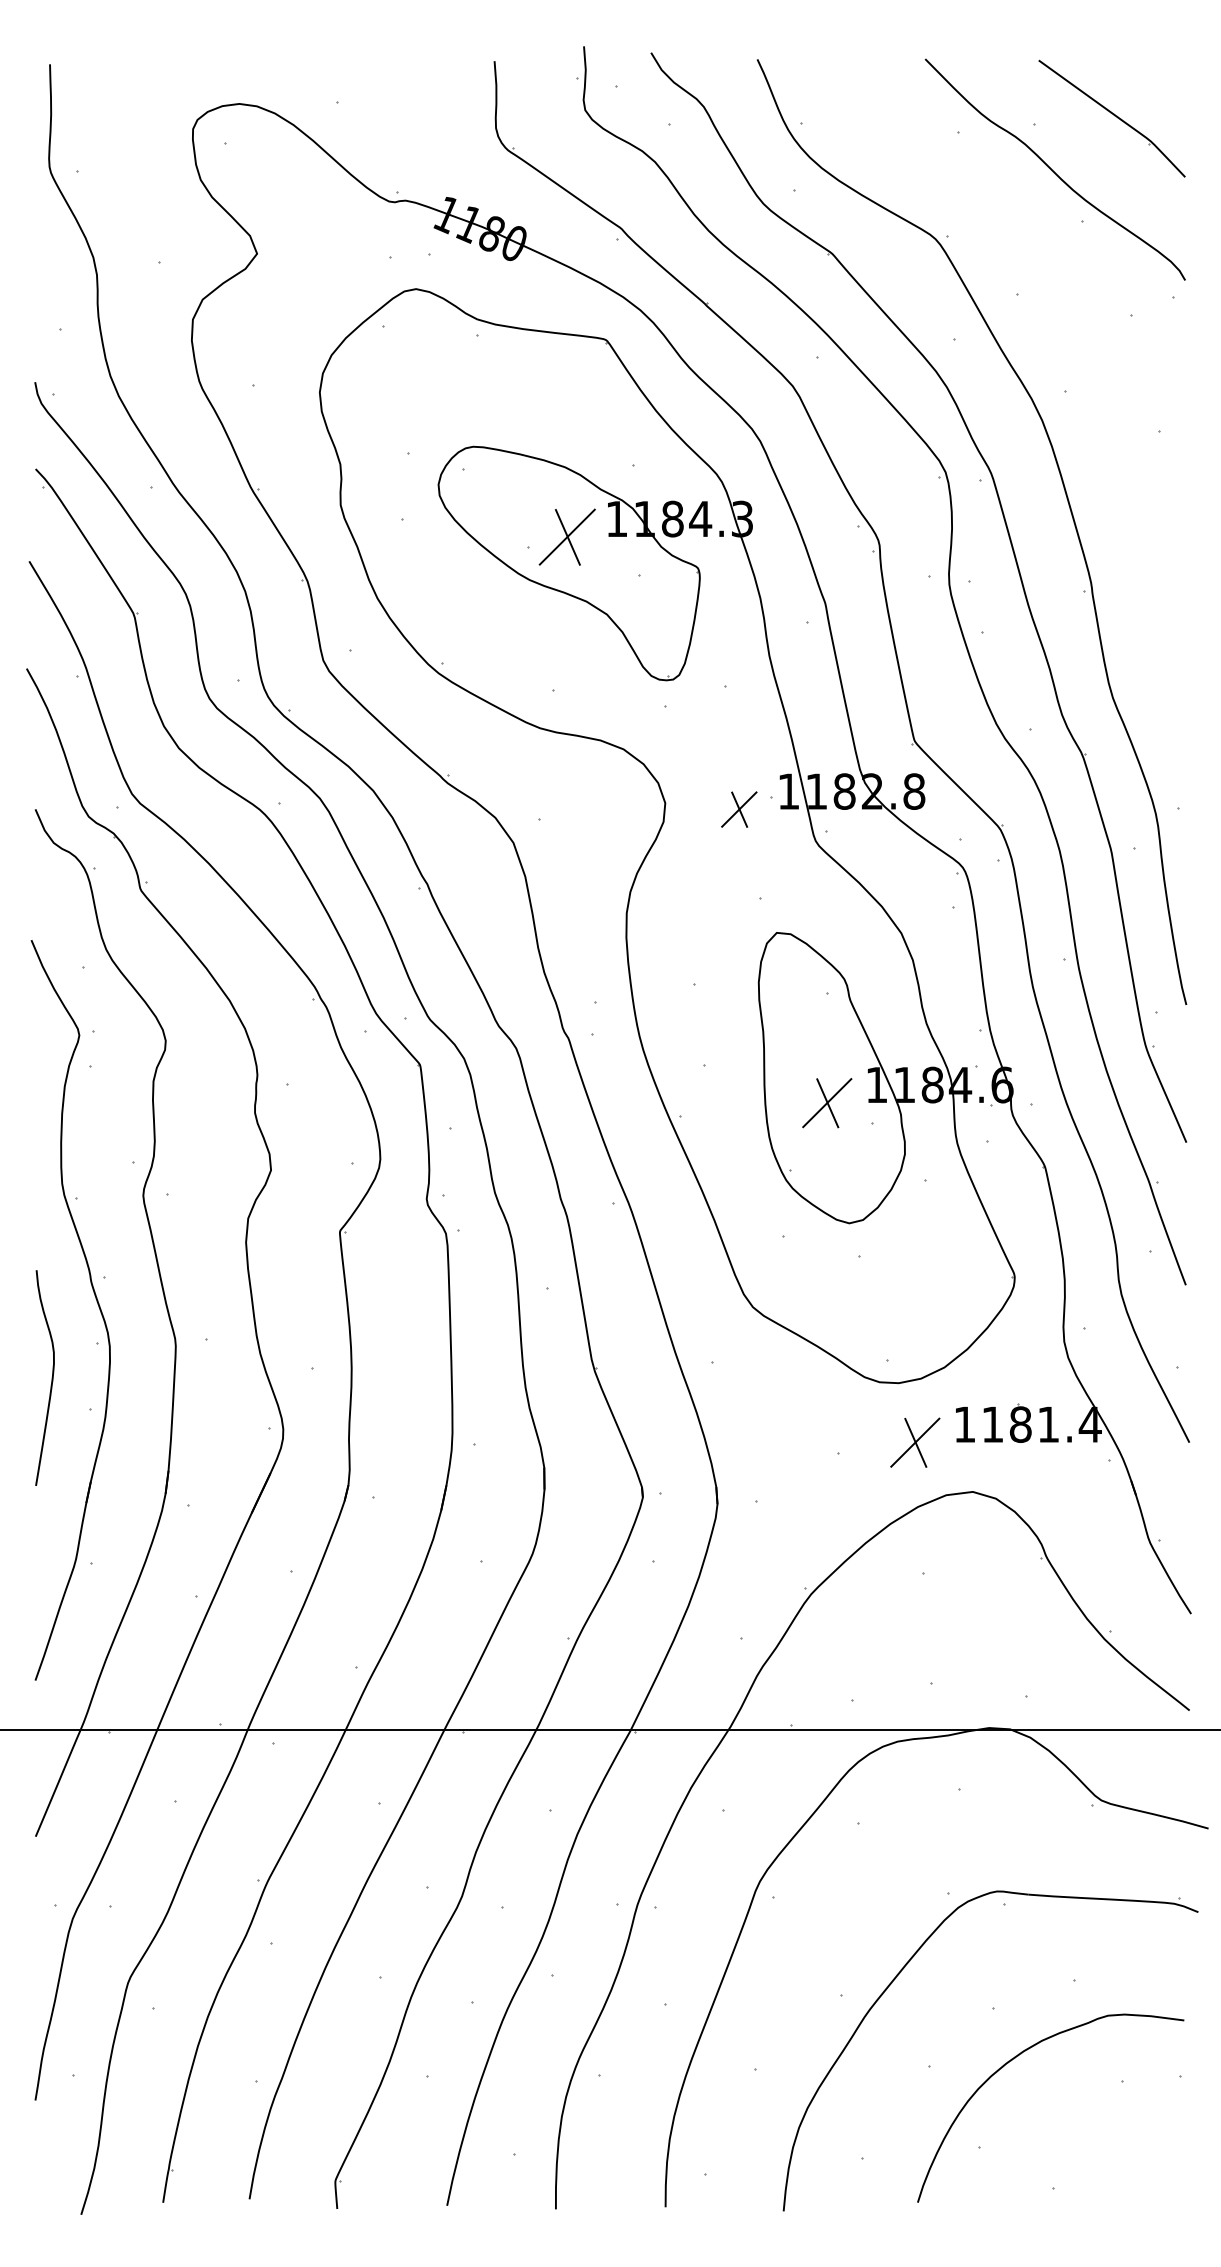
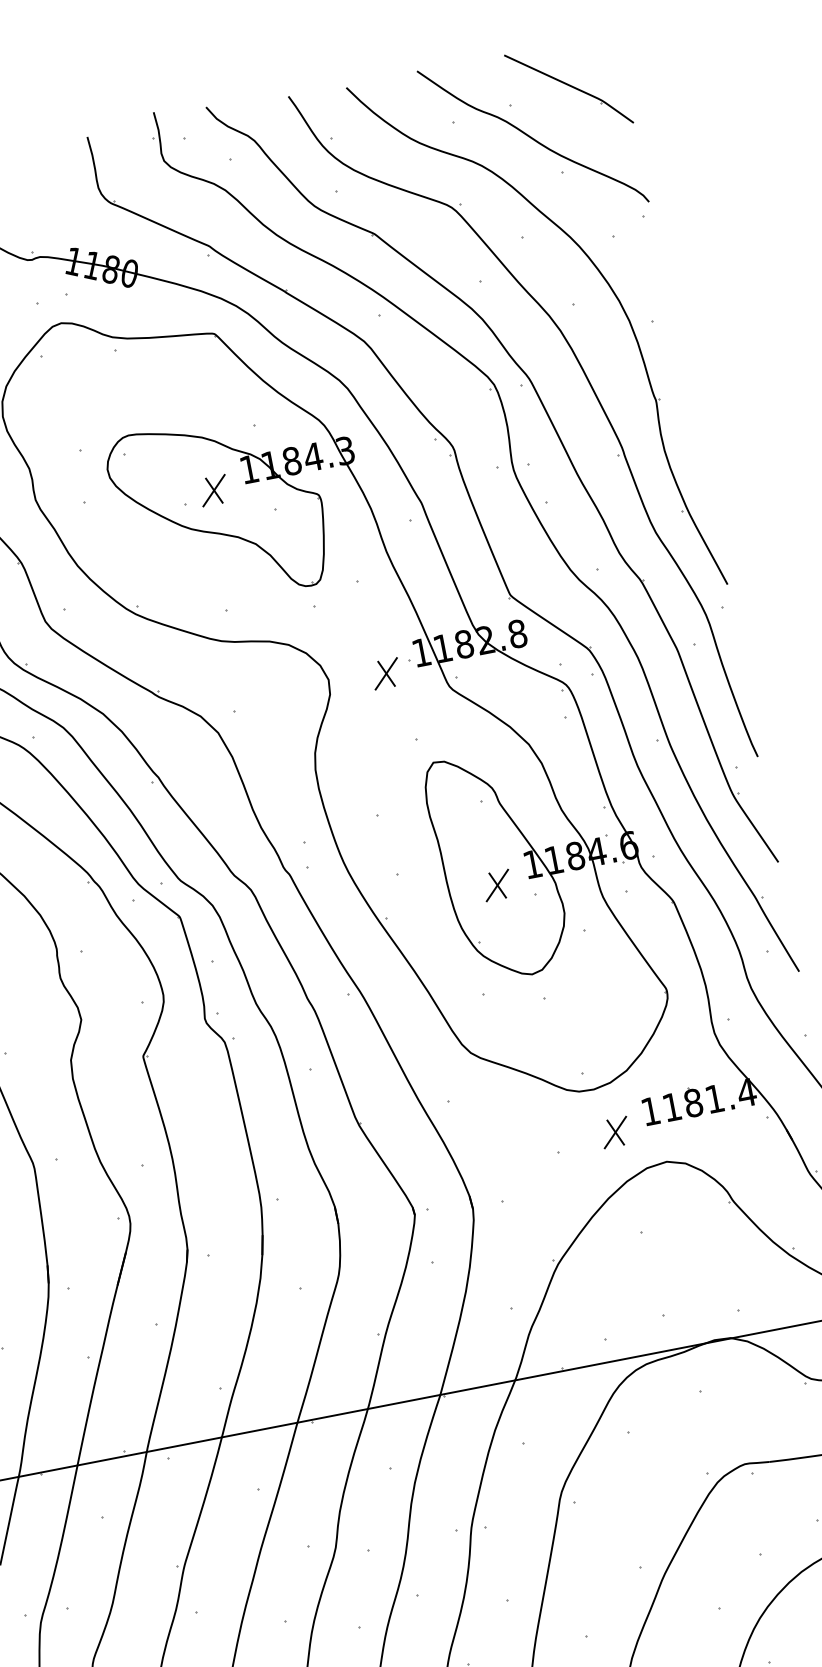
part: (1115, 380) -> (610, 289), added
part: (567, 536) -> (214, 490), size x0.62
part: (827, 1102) -> (497, 885), size x0.71
part: (915, 1442) -> (615, 1132), size x0.71

